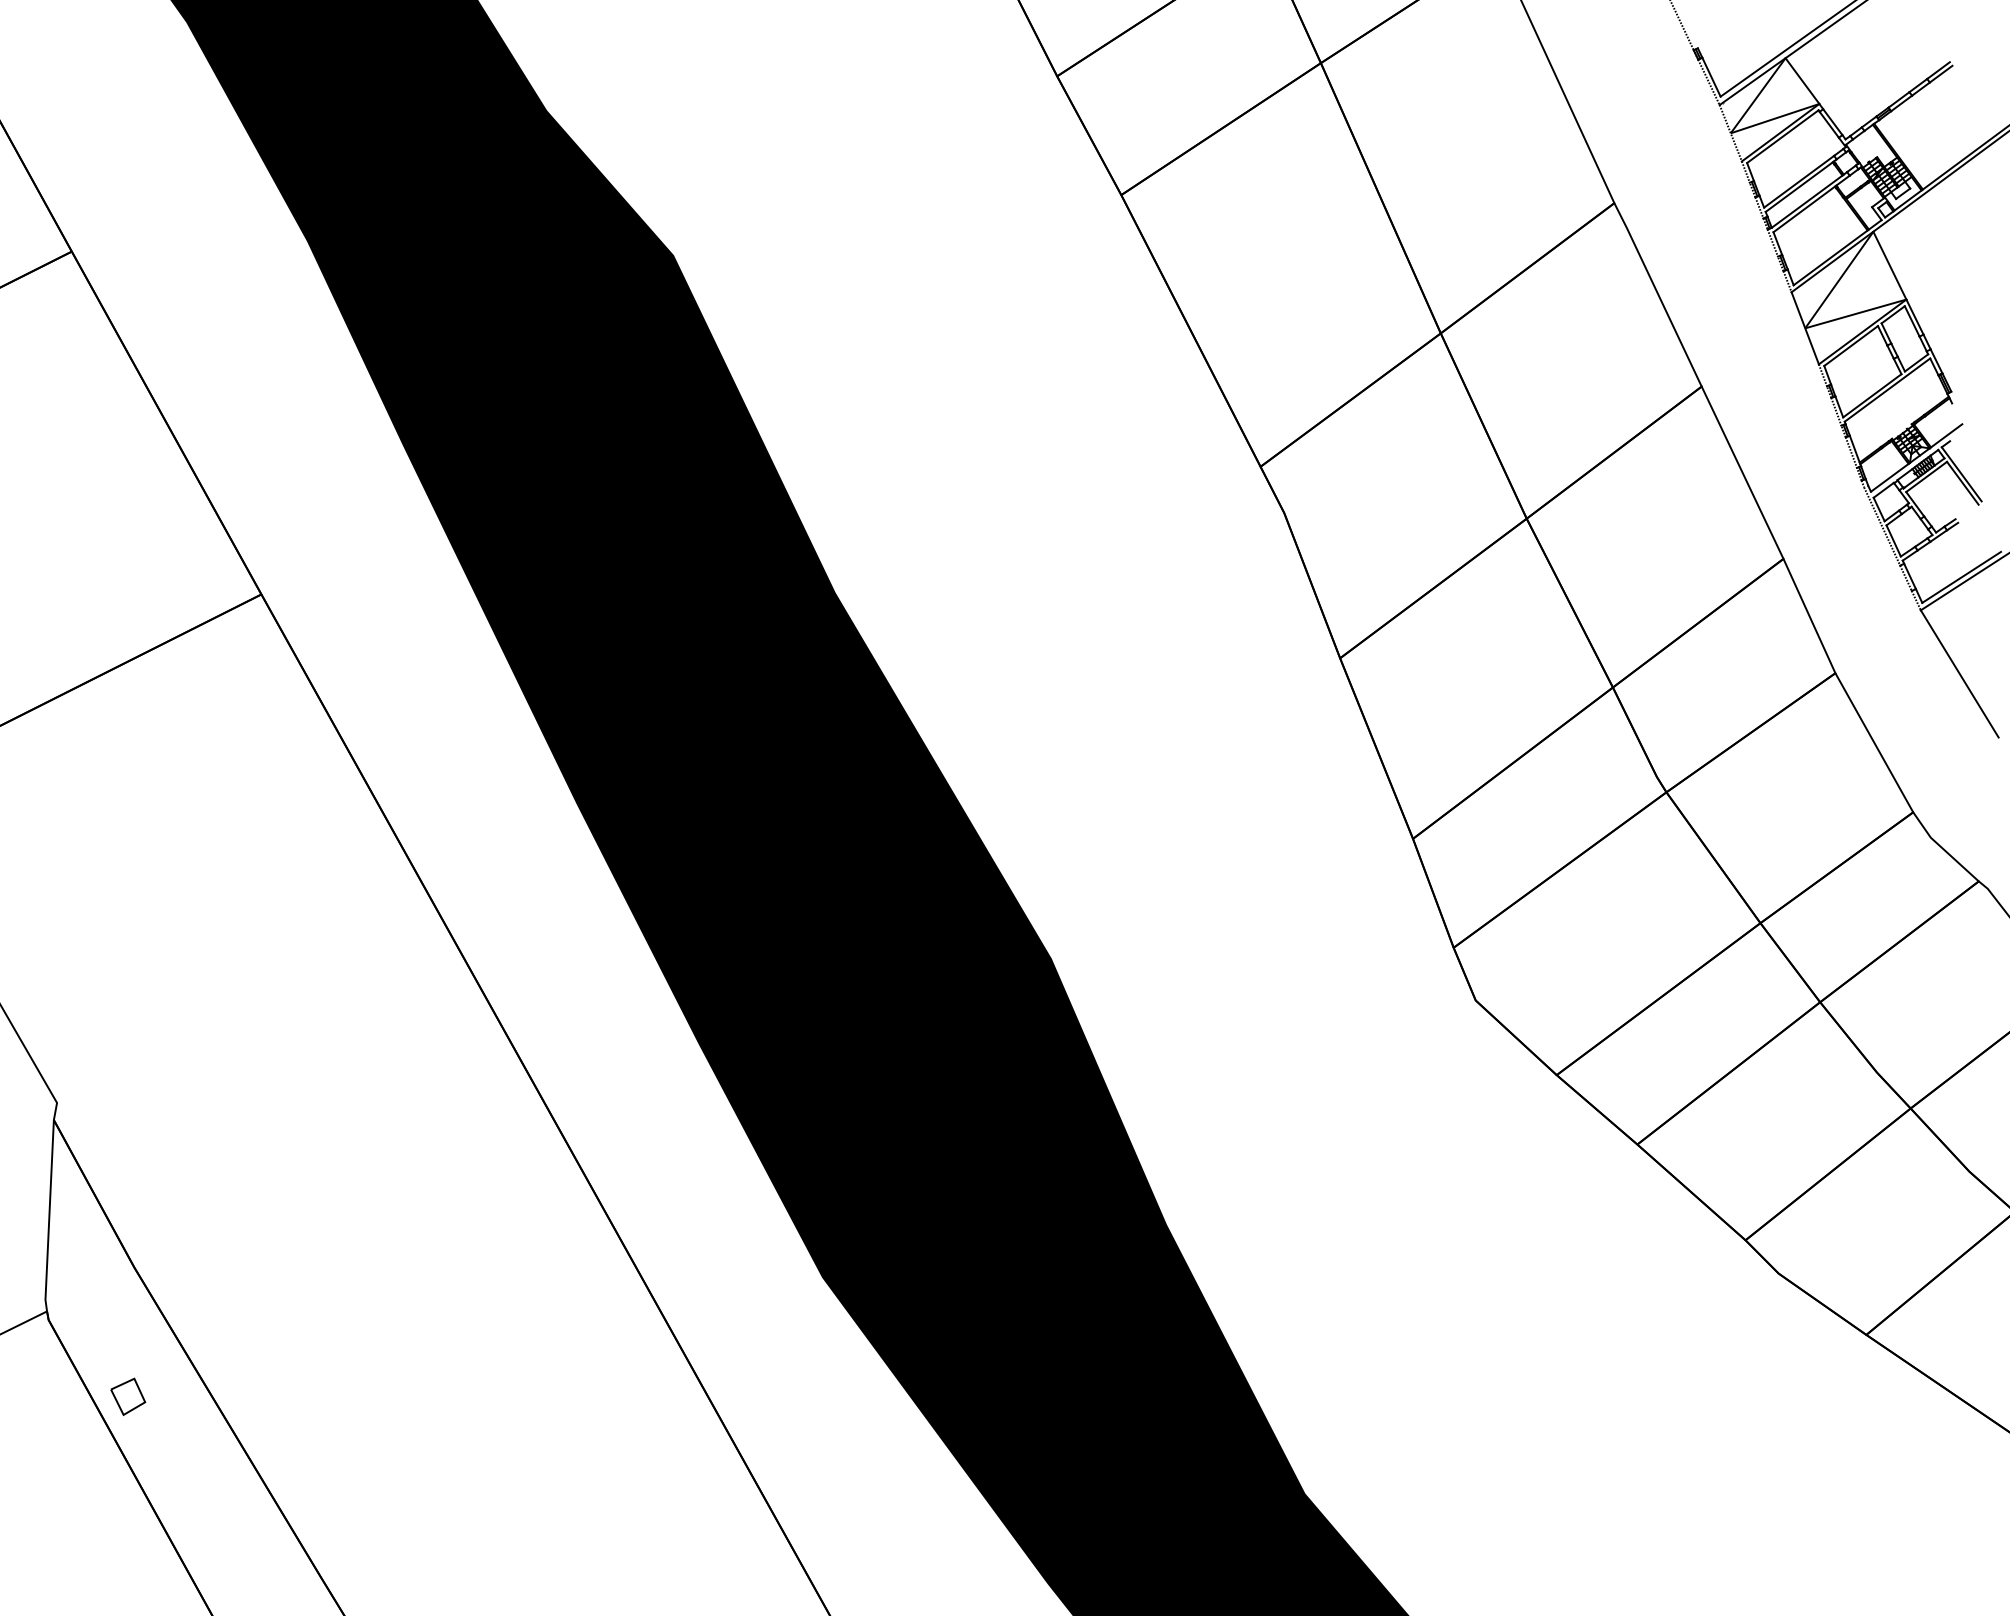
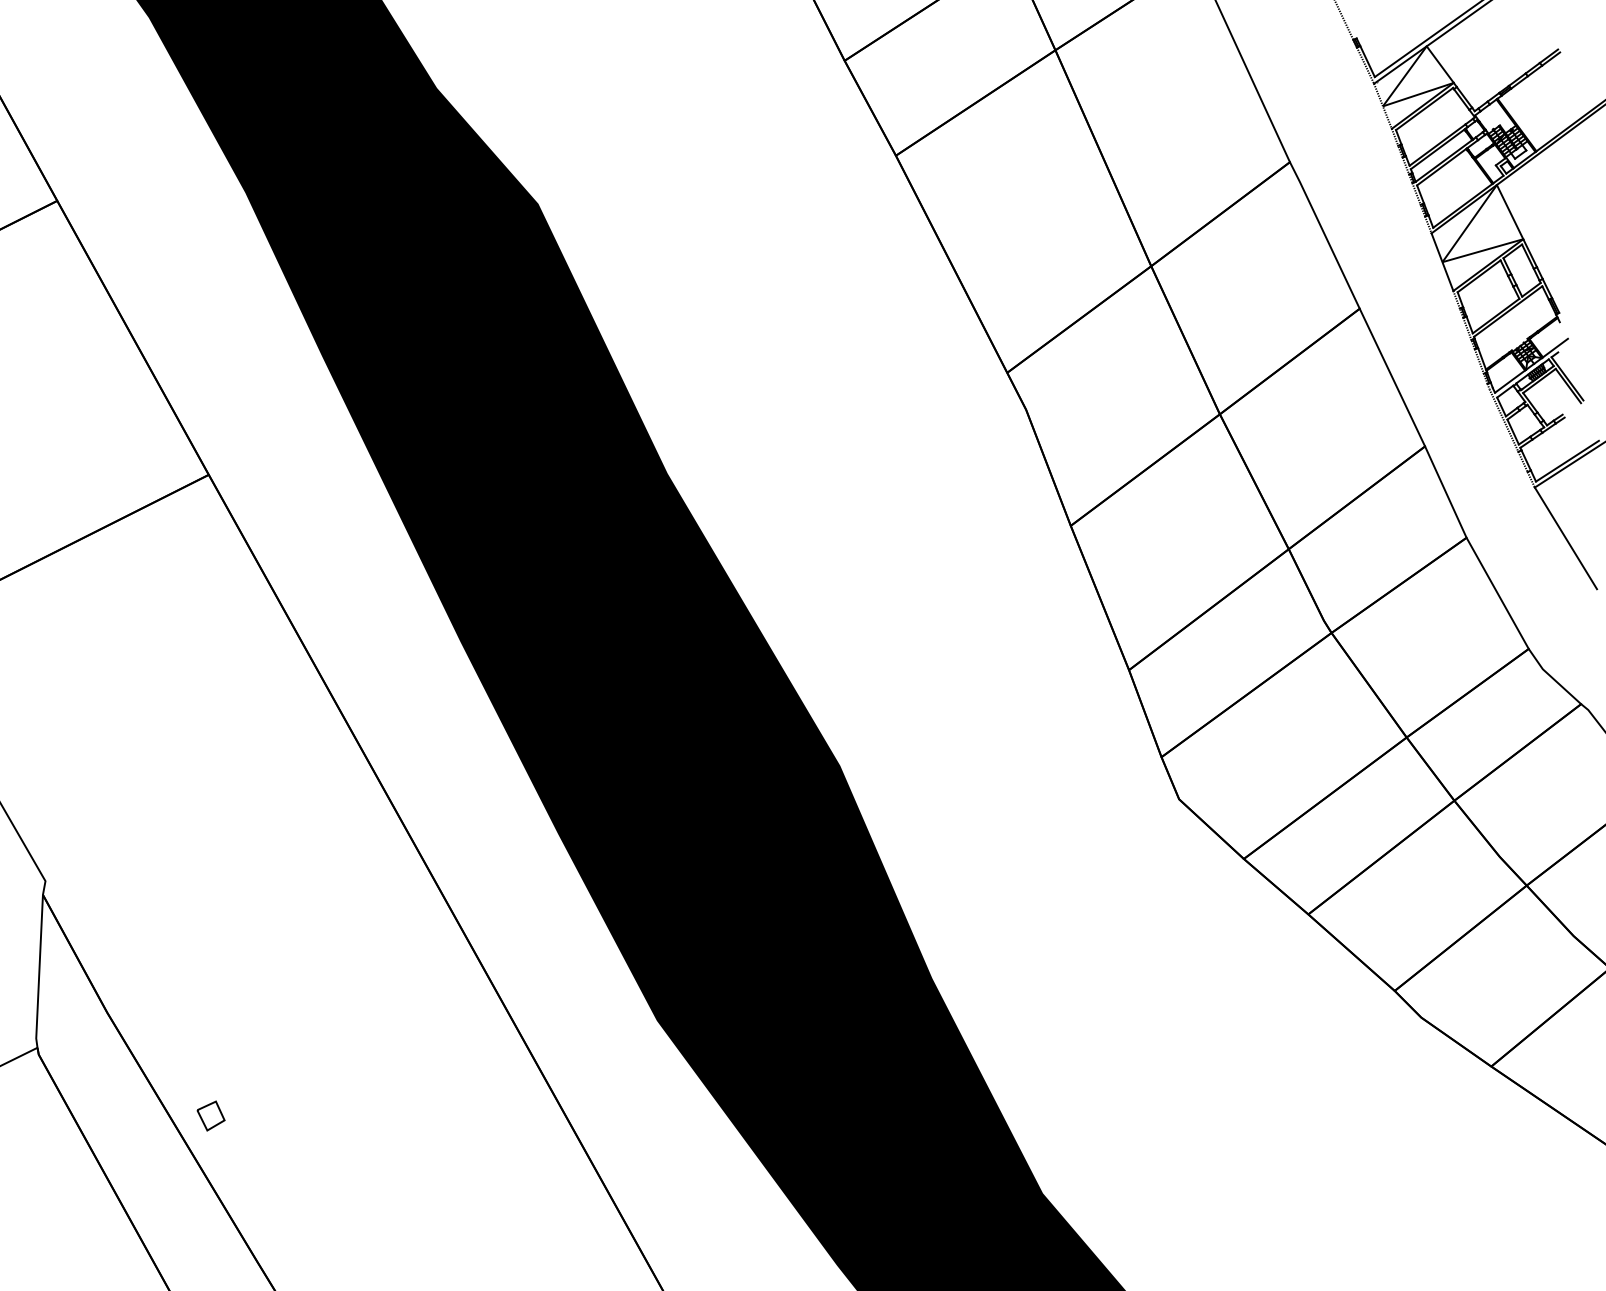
part: (128, 1396) -> (211, 1115), moved

